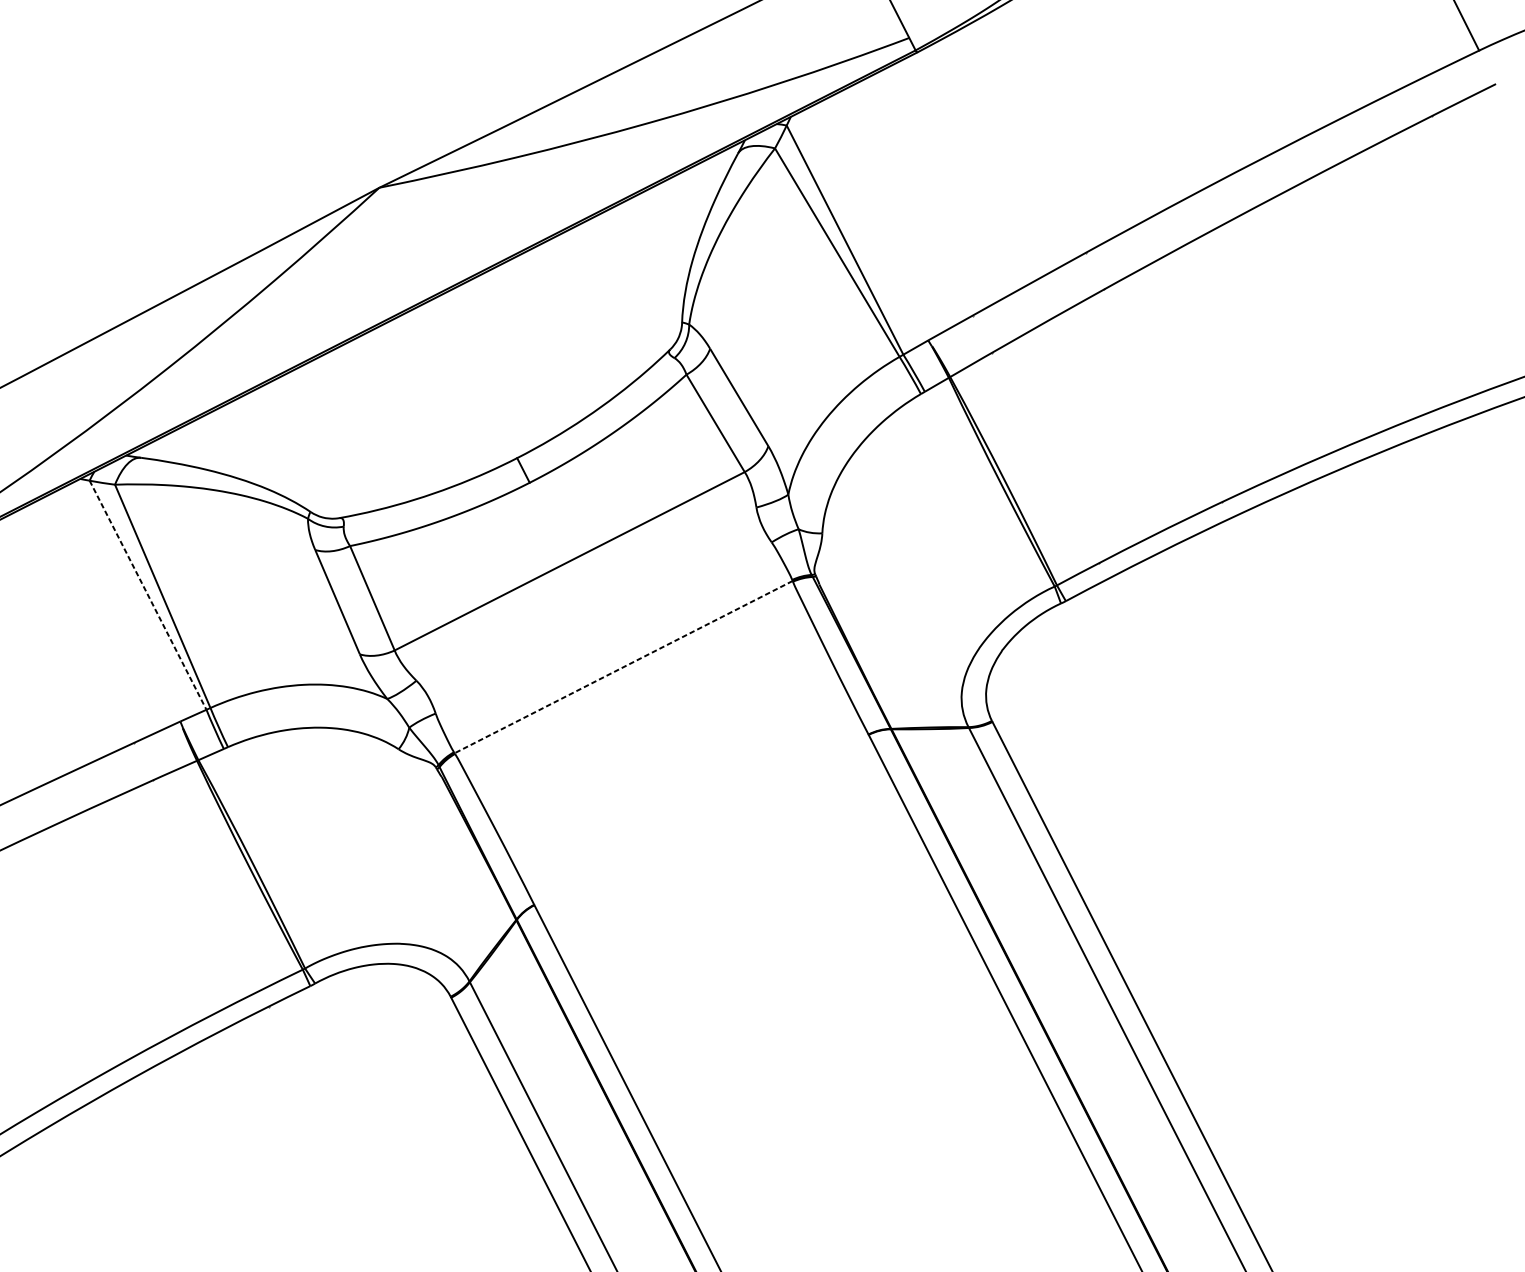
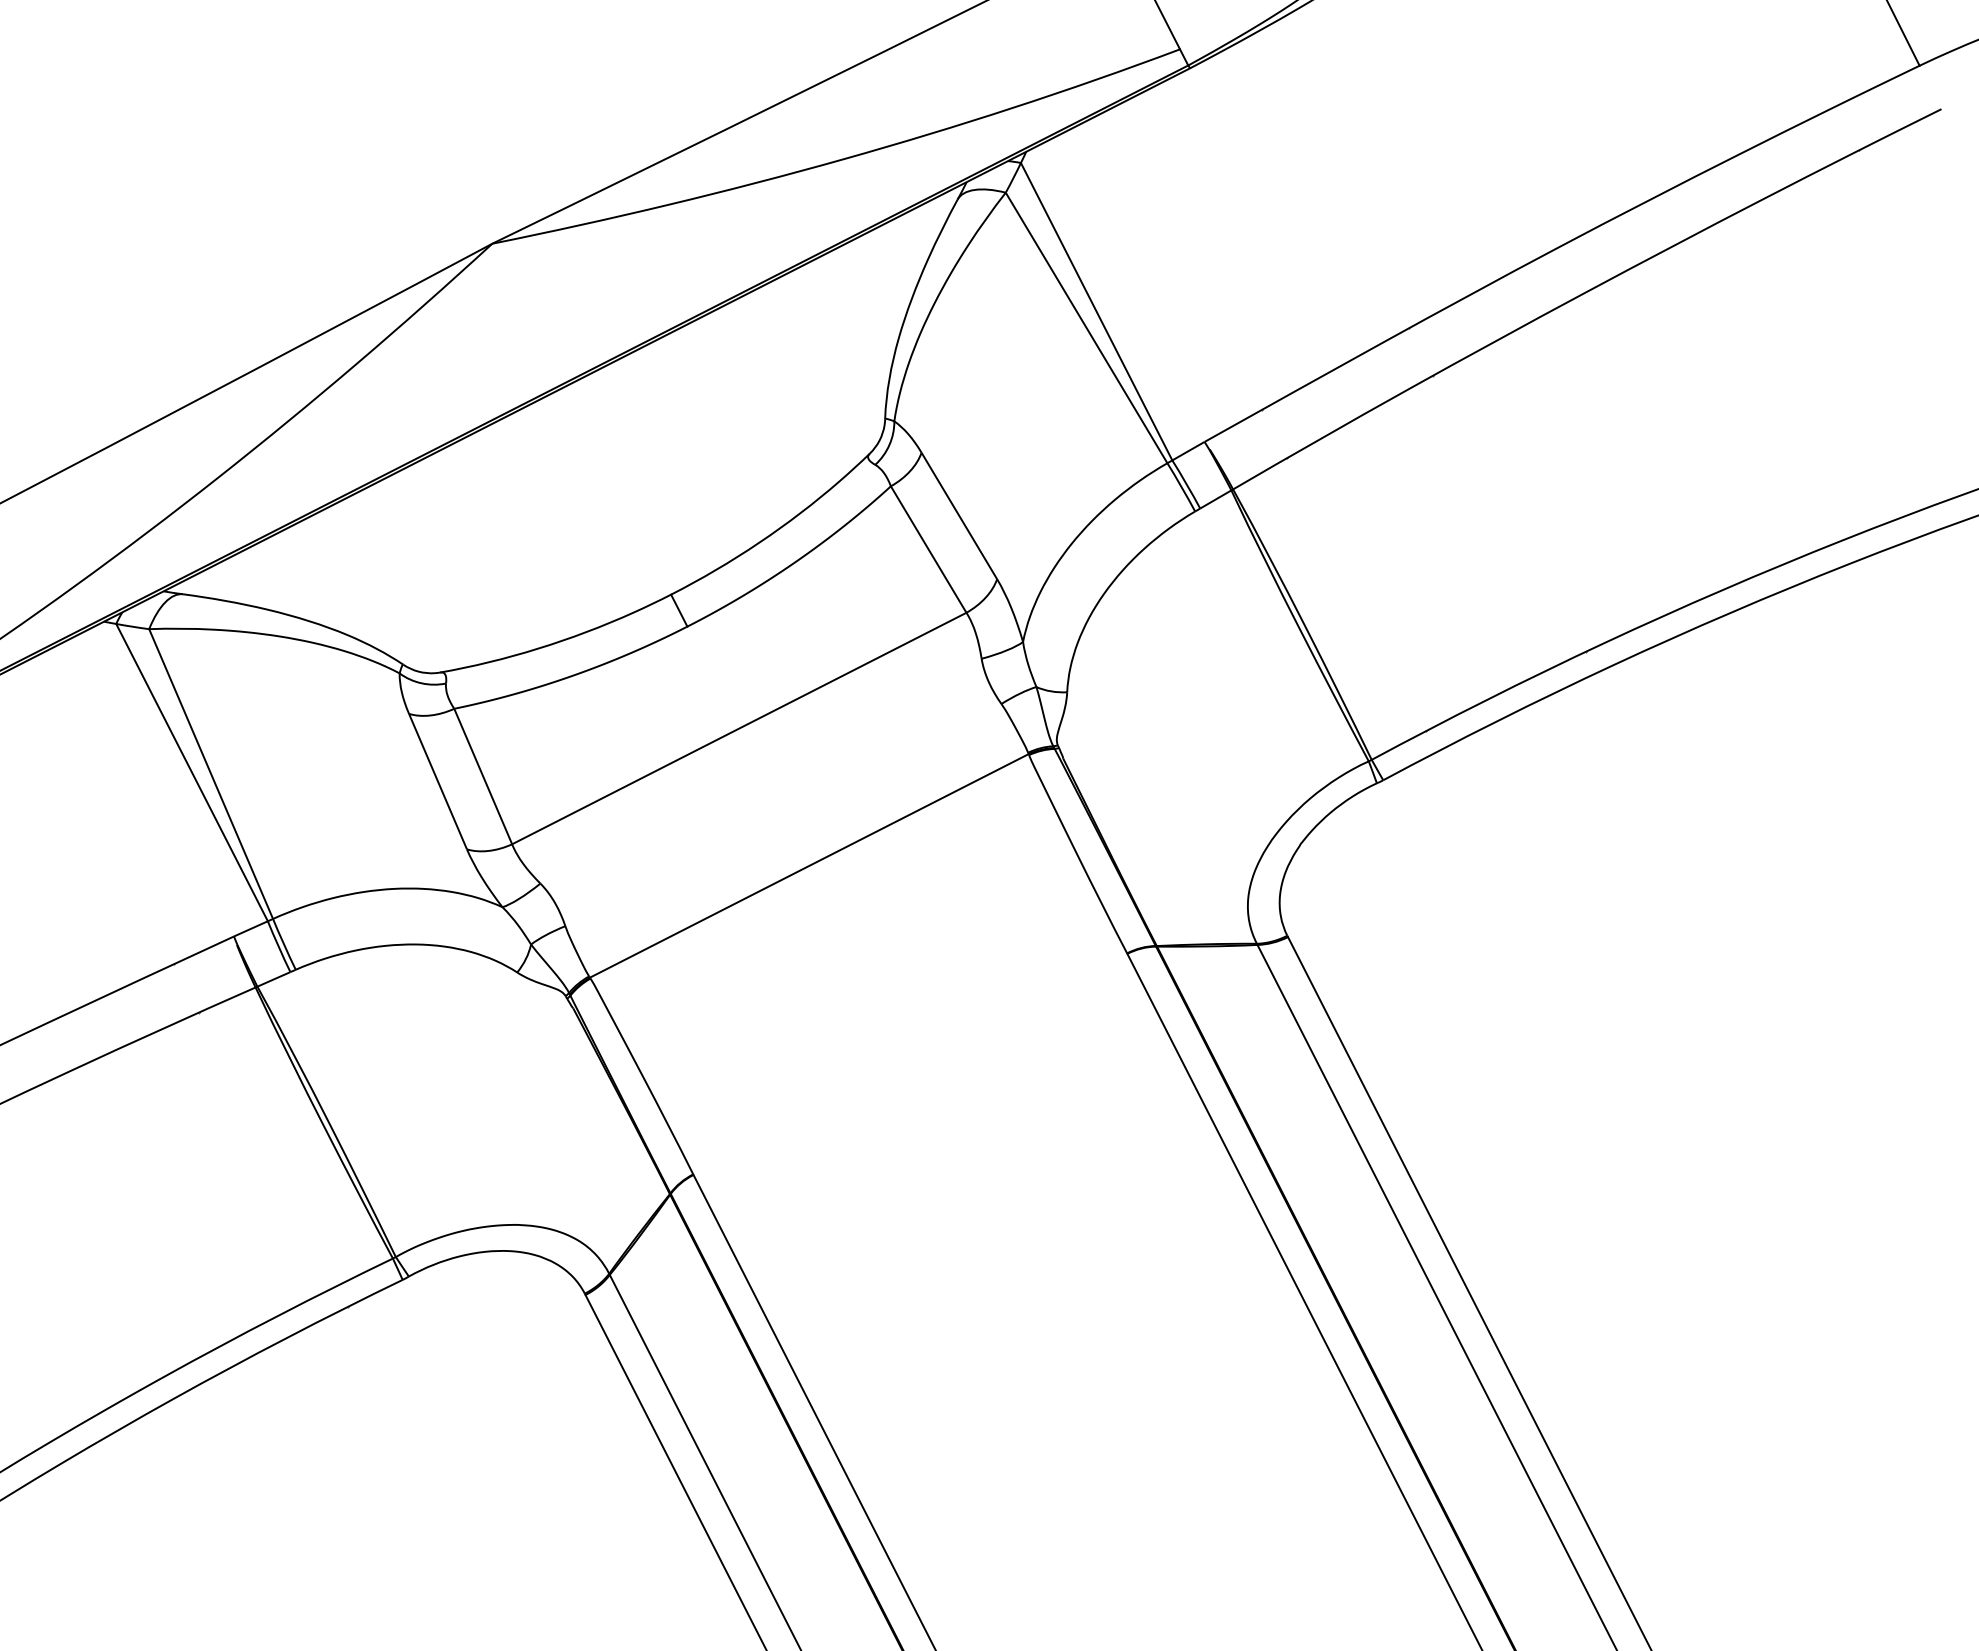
line: (148, 595) -> (192, 772), dashed -> solid
line: (623, 667) -> (808, 866), dashed -> solid

